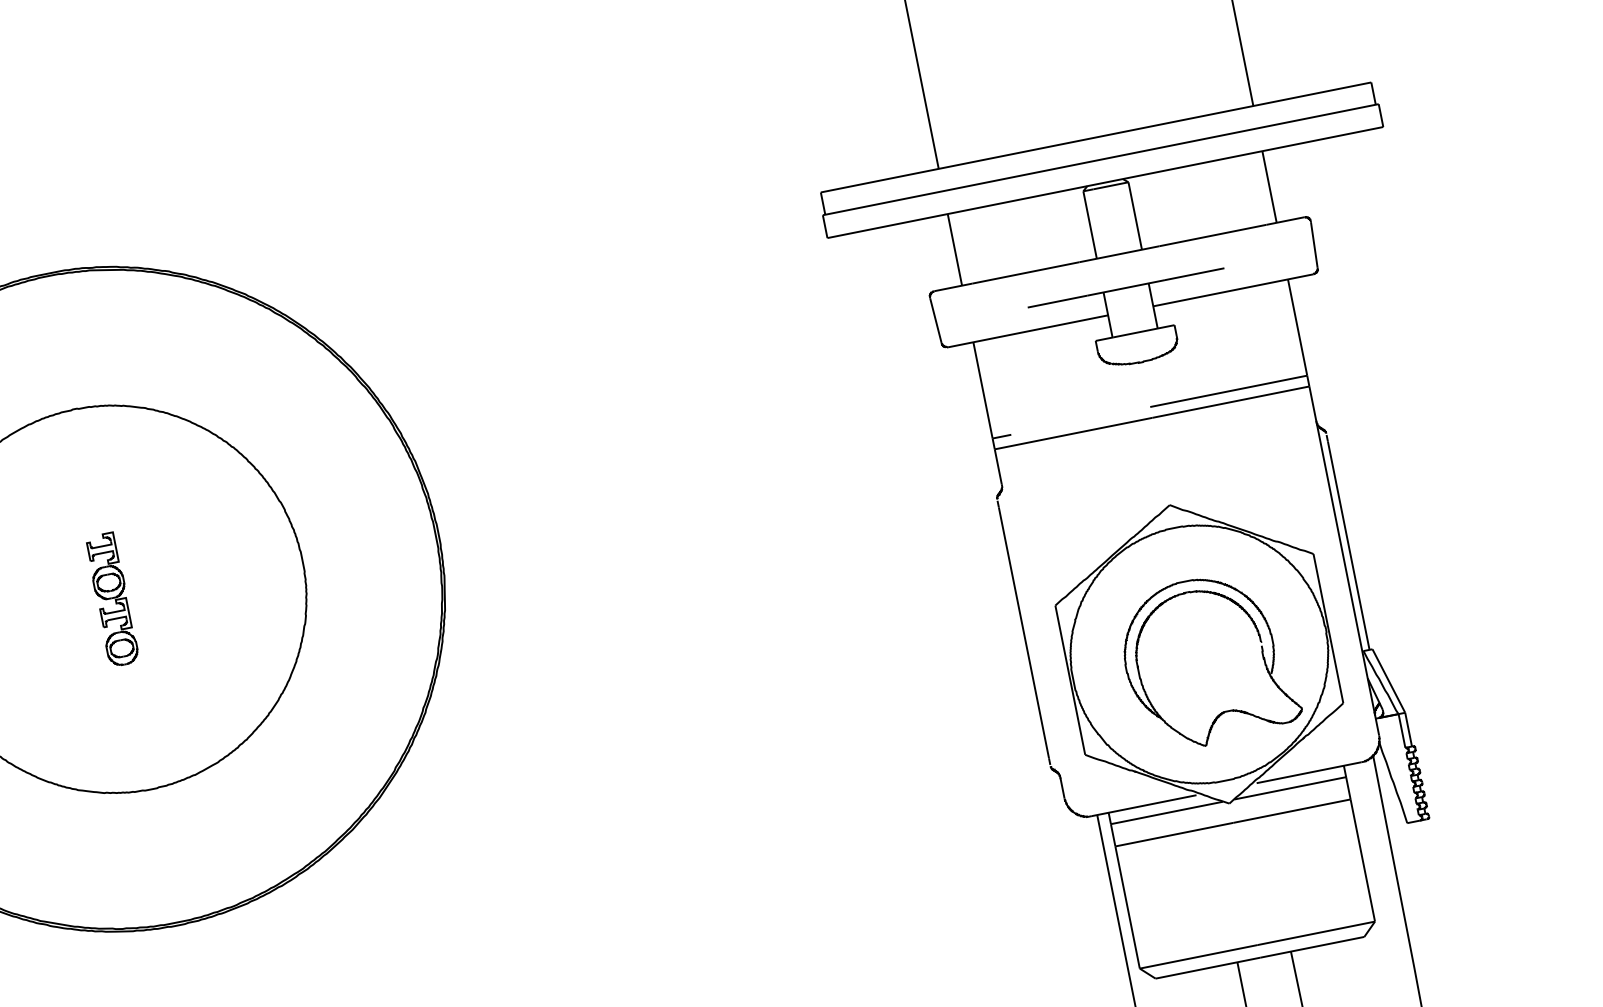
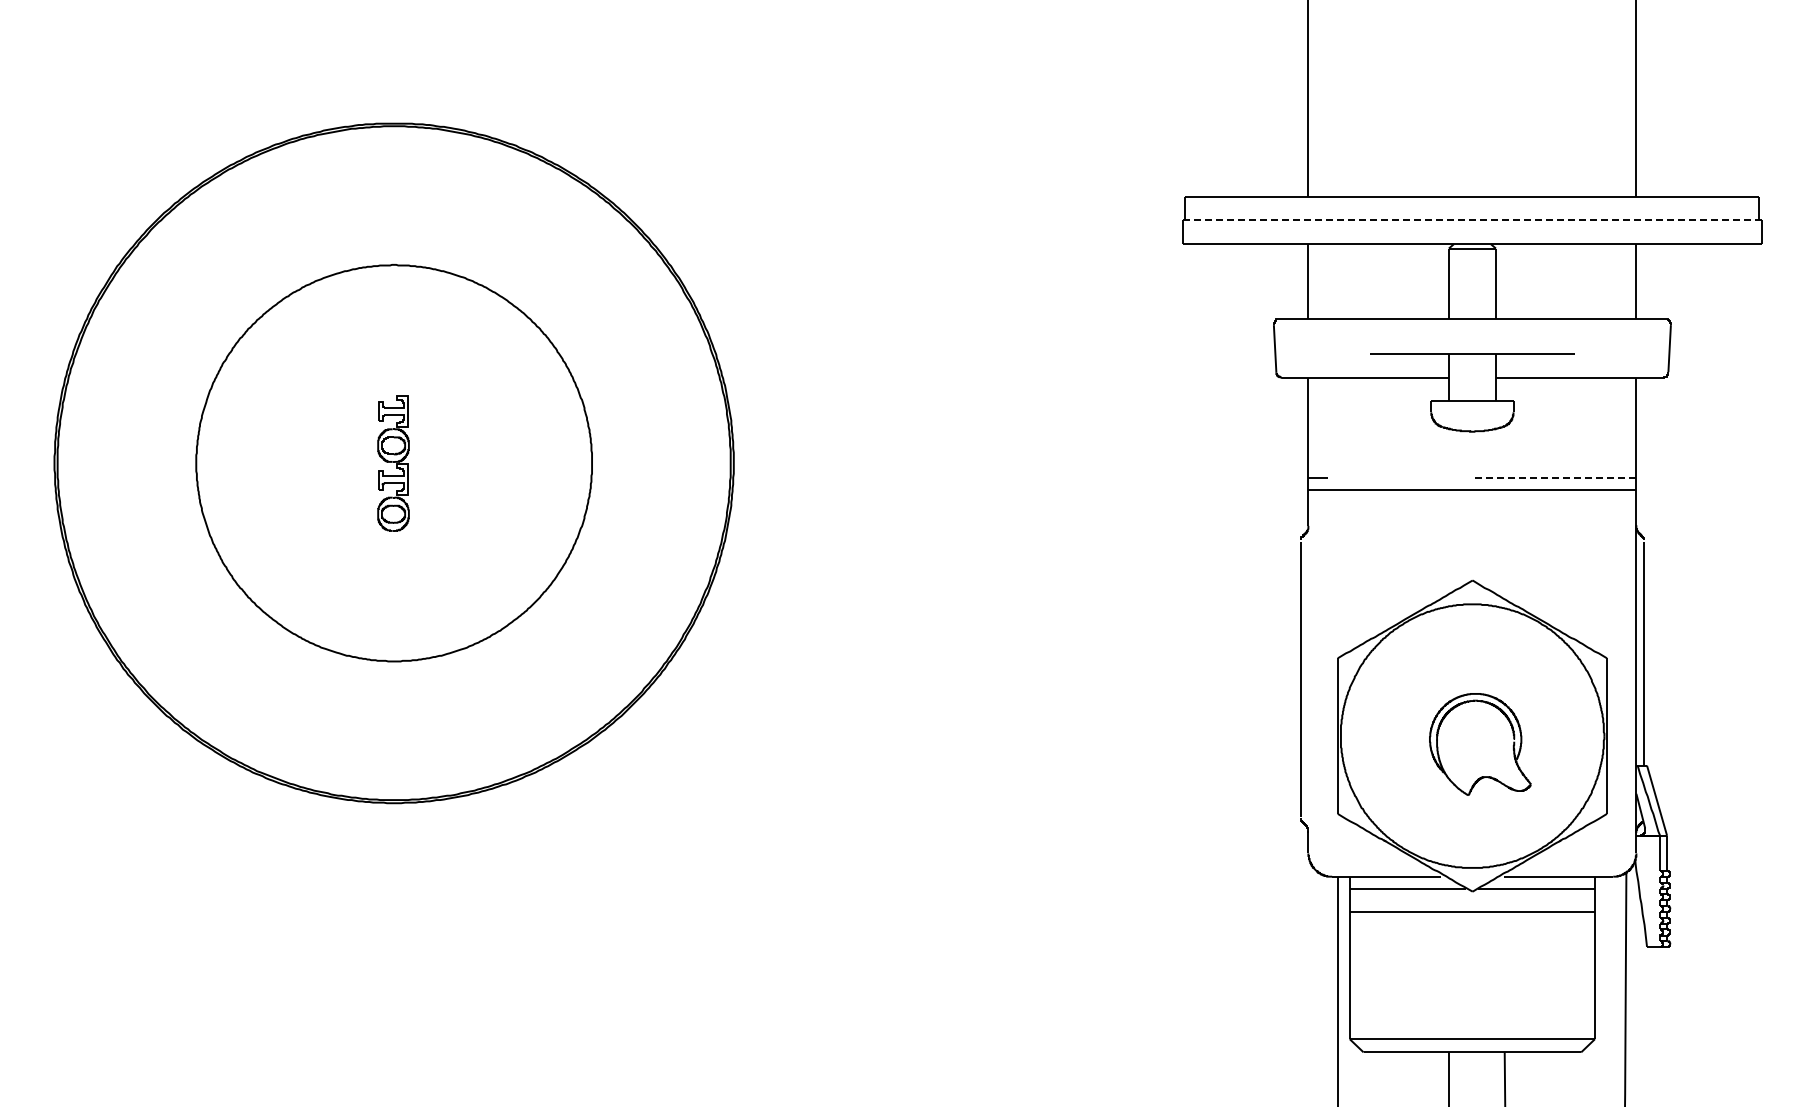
line: (1100, 159) -> (1472, 220), solid -> dashed
line: (1228, 391) -> (1554, 478), solid -> dashed
part: (1208, 660) -> (1480, 744), size x0.6

